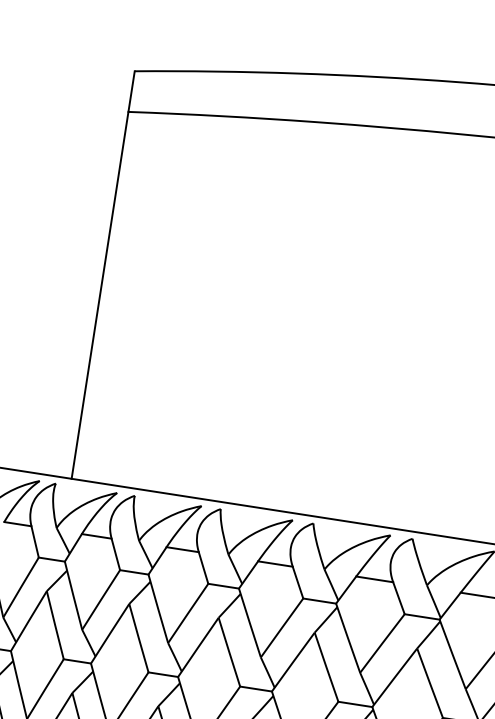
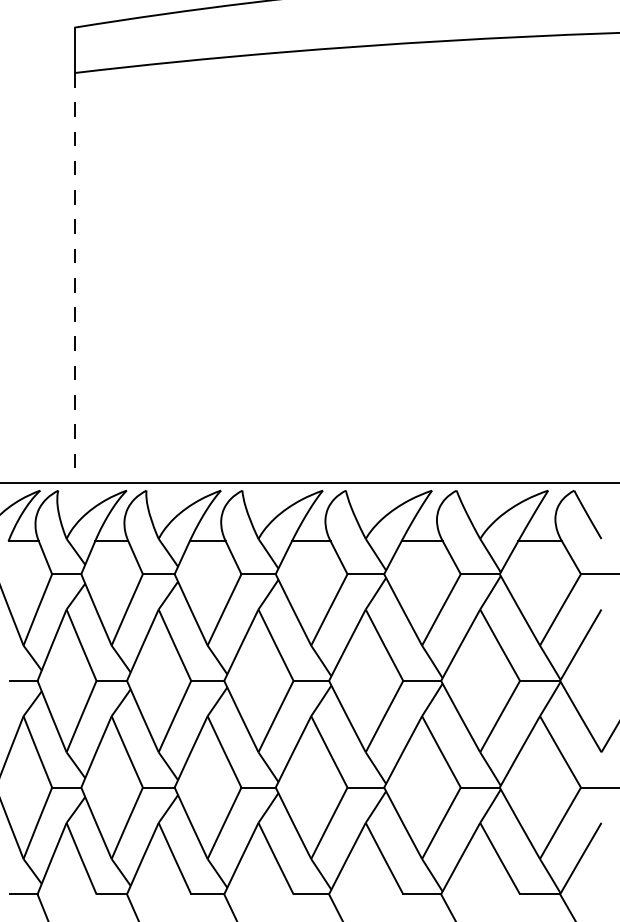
line: (99, 294) -> (74, 277), solid -> dashed

